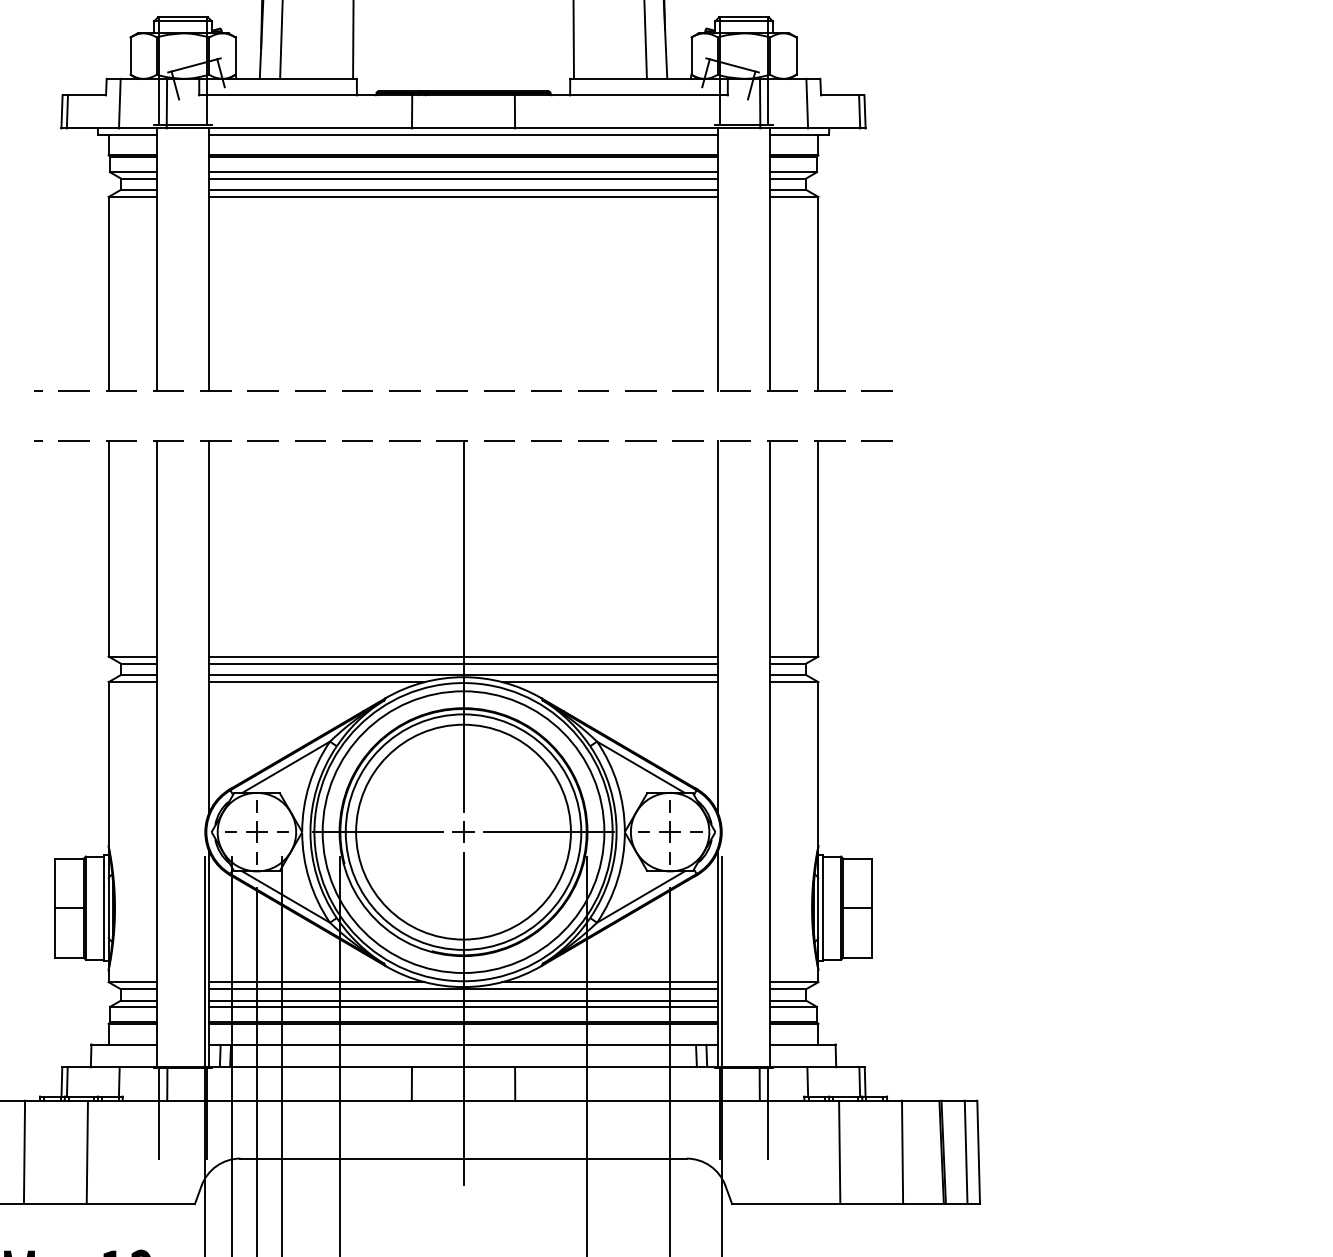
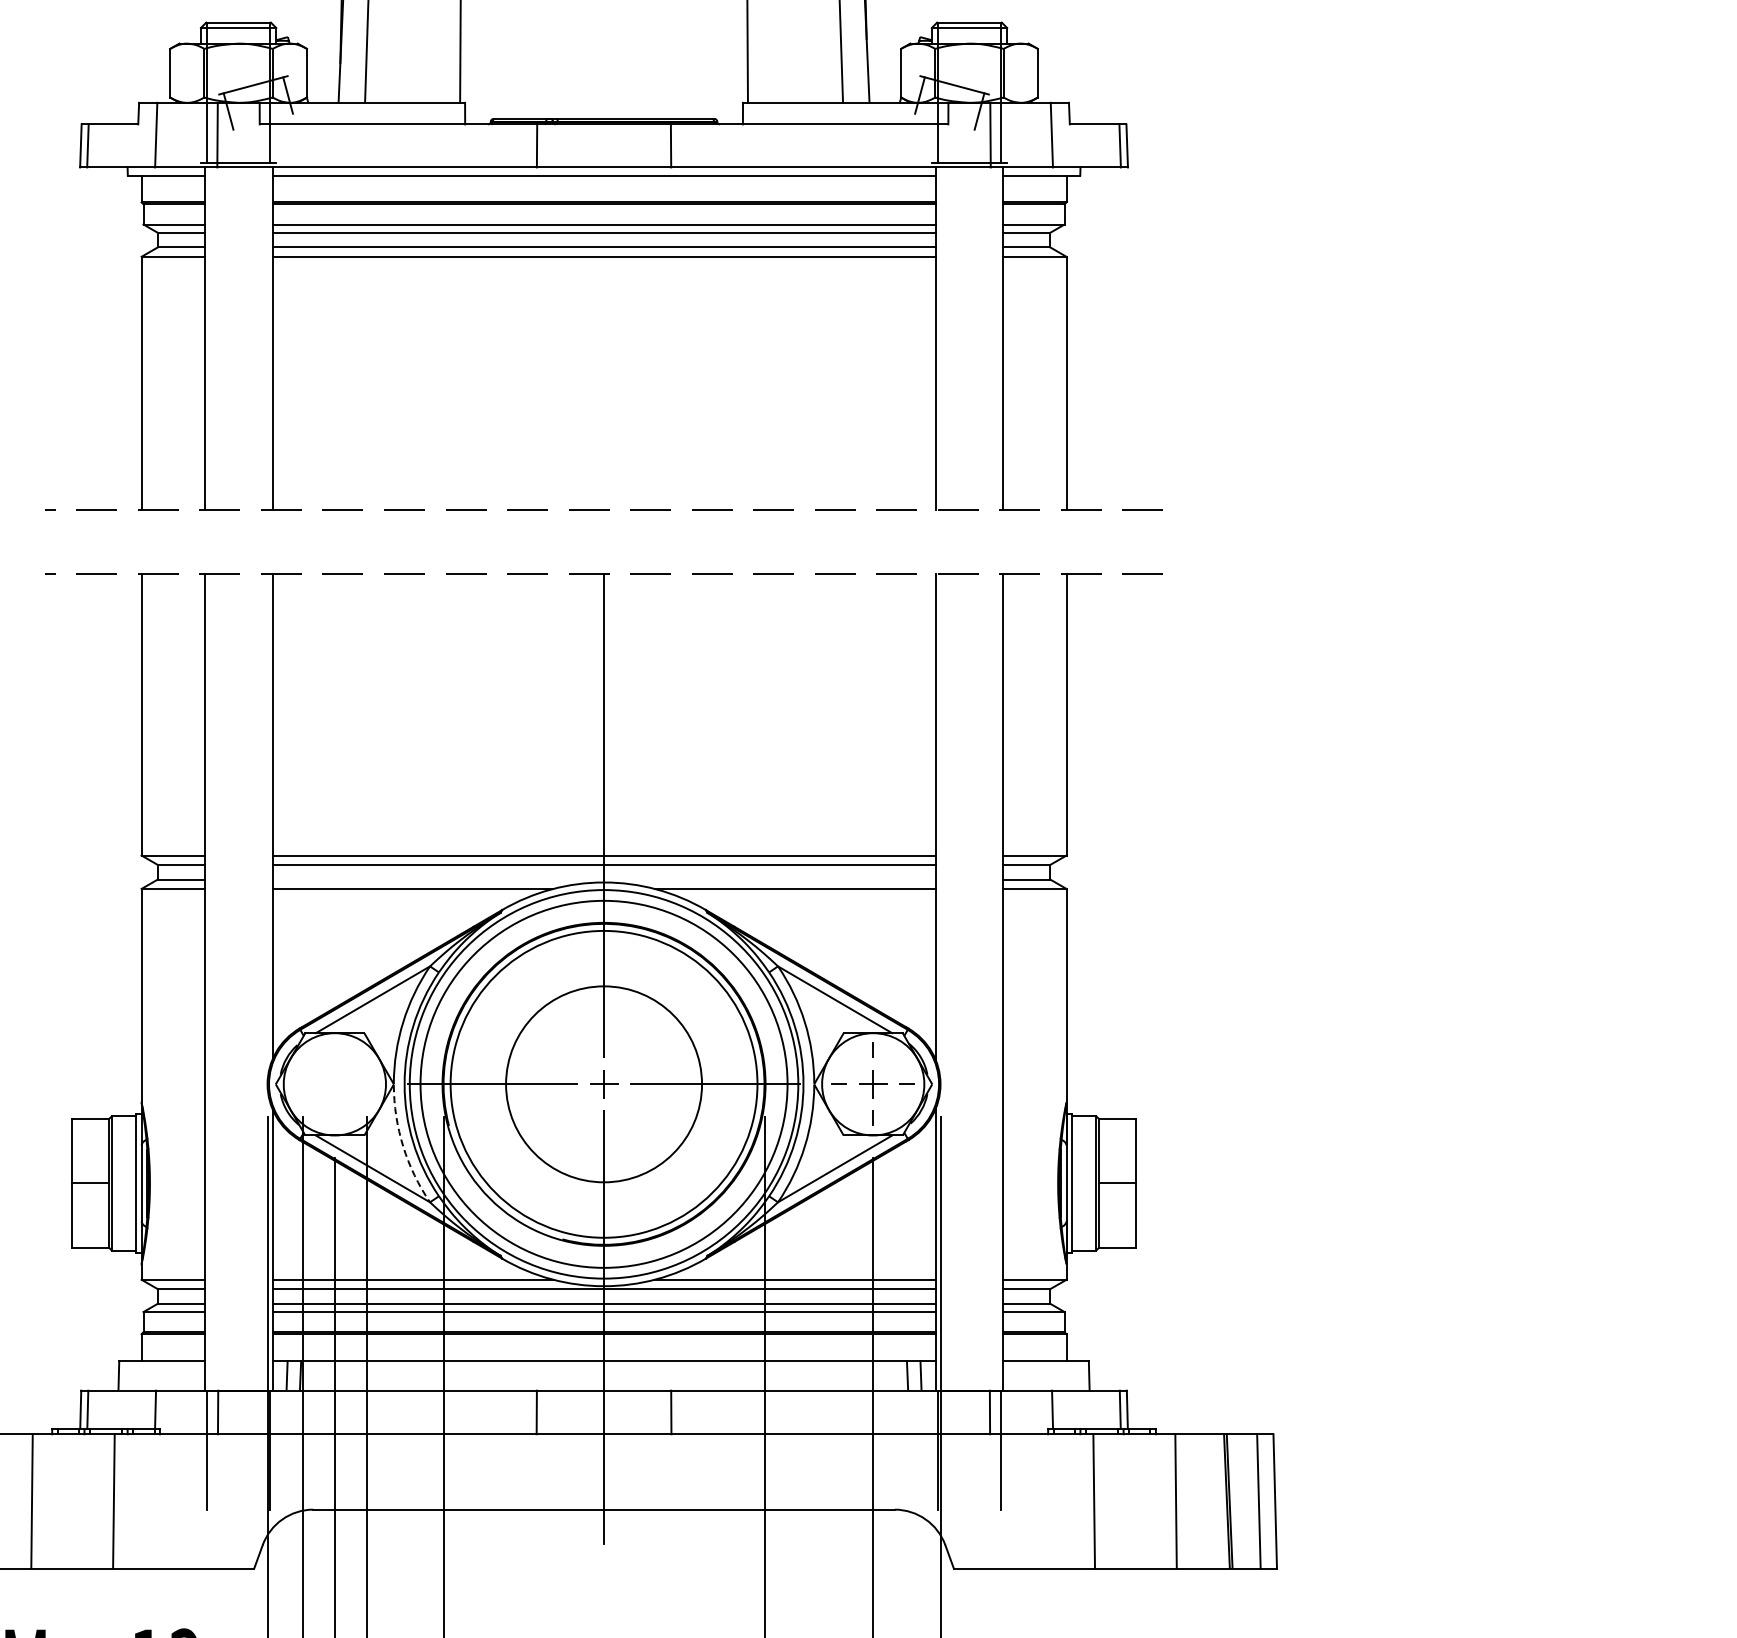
line: (463, 674) -> (603, 879), removed
part: (256, 831) -> (334, 1083), removed
circle: (463, 832) -> (604, 1084), size x0.7
arc: (309, 879) -> (403, 1146), solid -> dashed

